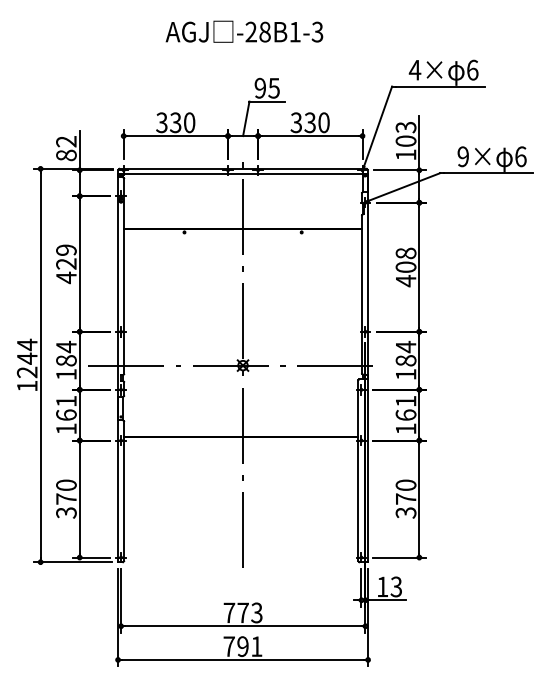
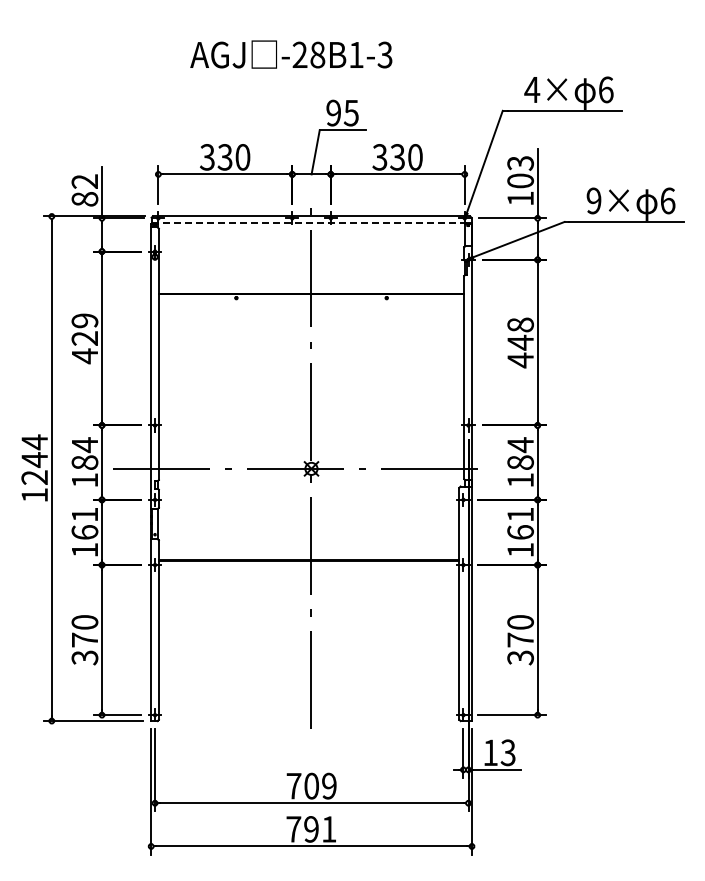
text: (244, 31) -> (291, 54), moved
line: (243, 174) -> (311, 223), solid -> dashed
text: (405, 267) -> (520, 342), 408 -> 448
text: (250, 612) -> (320, 785), 773 -> 709

